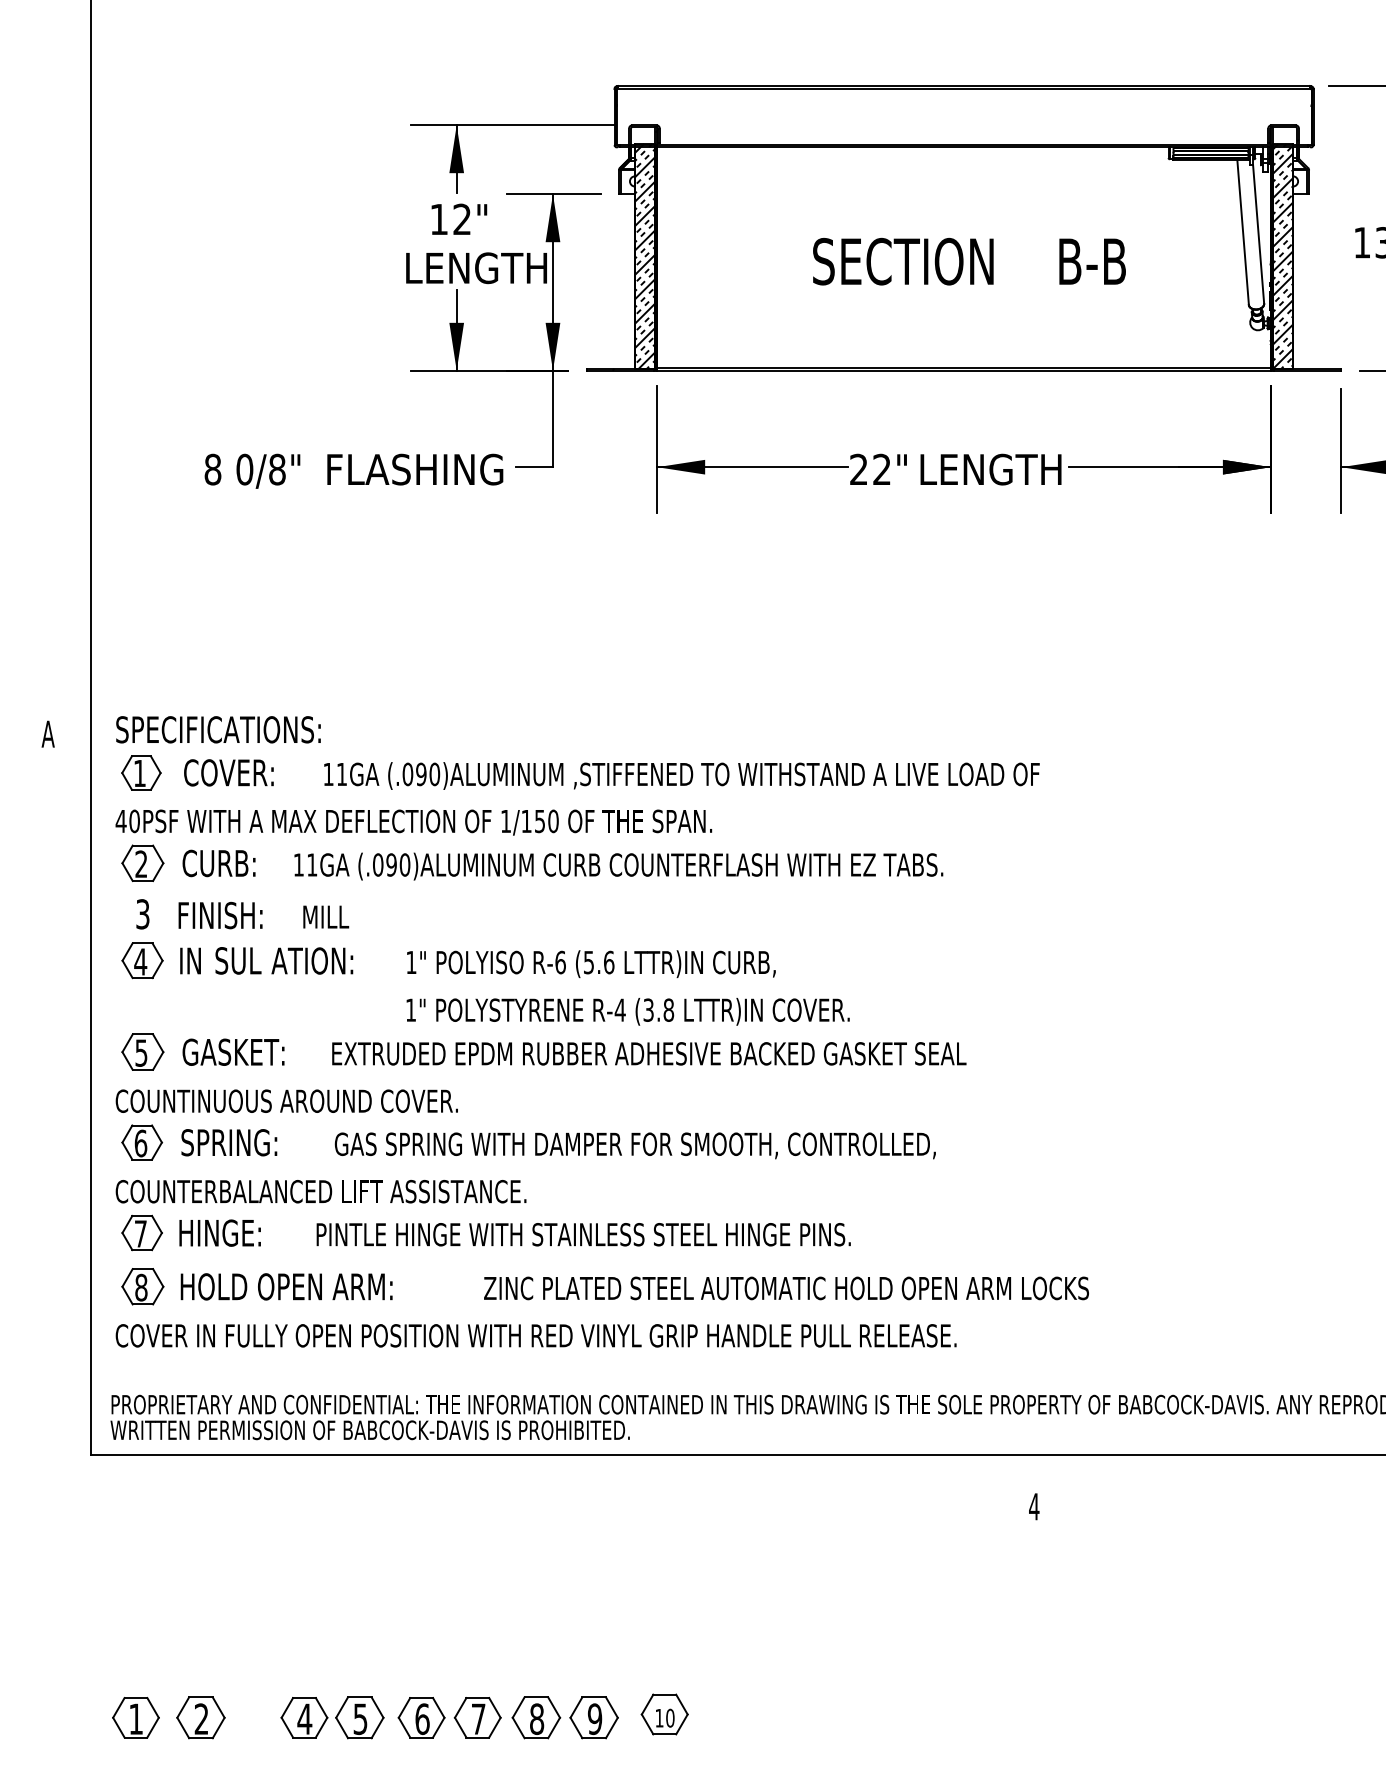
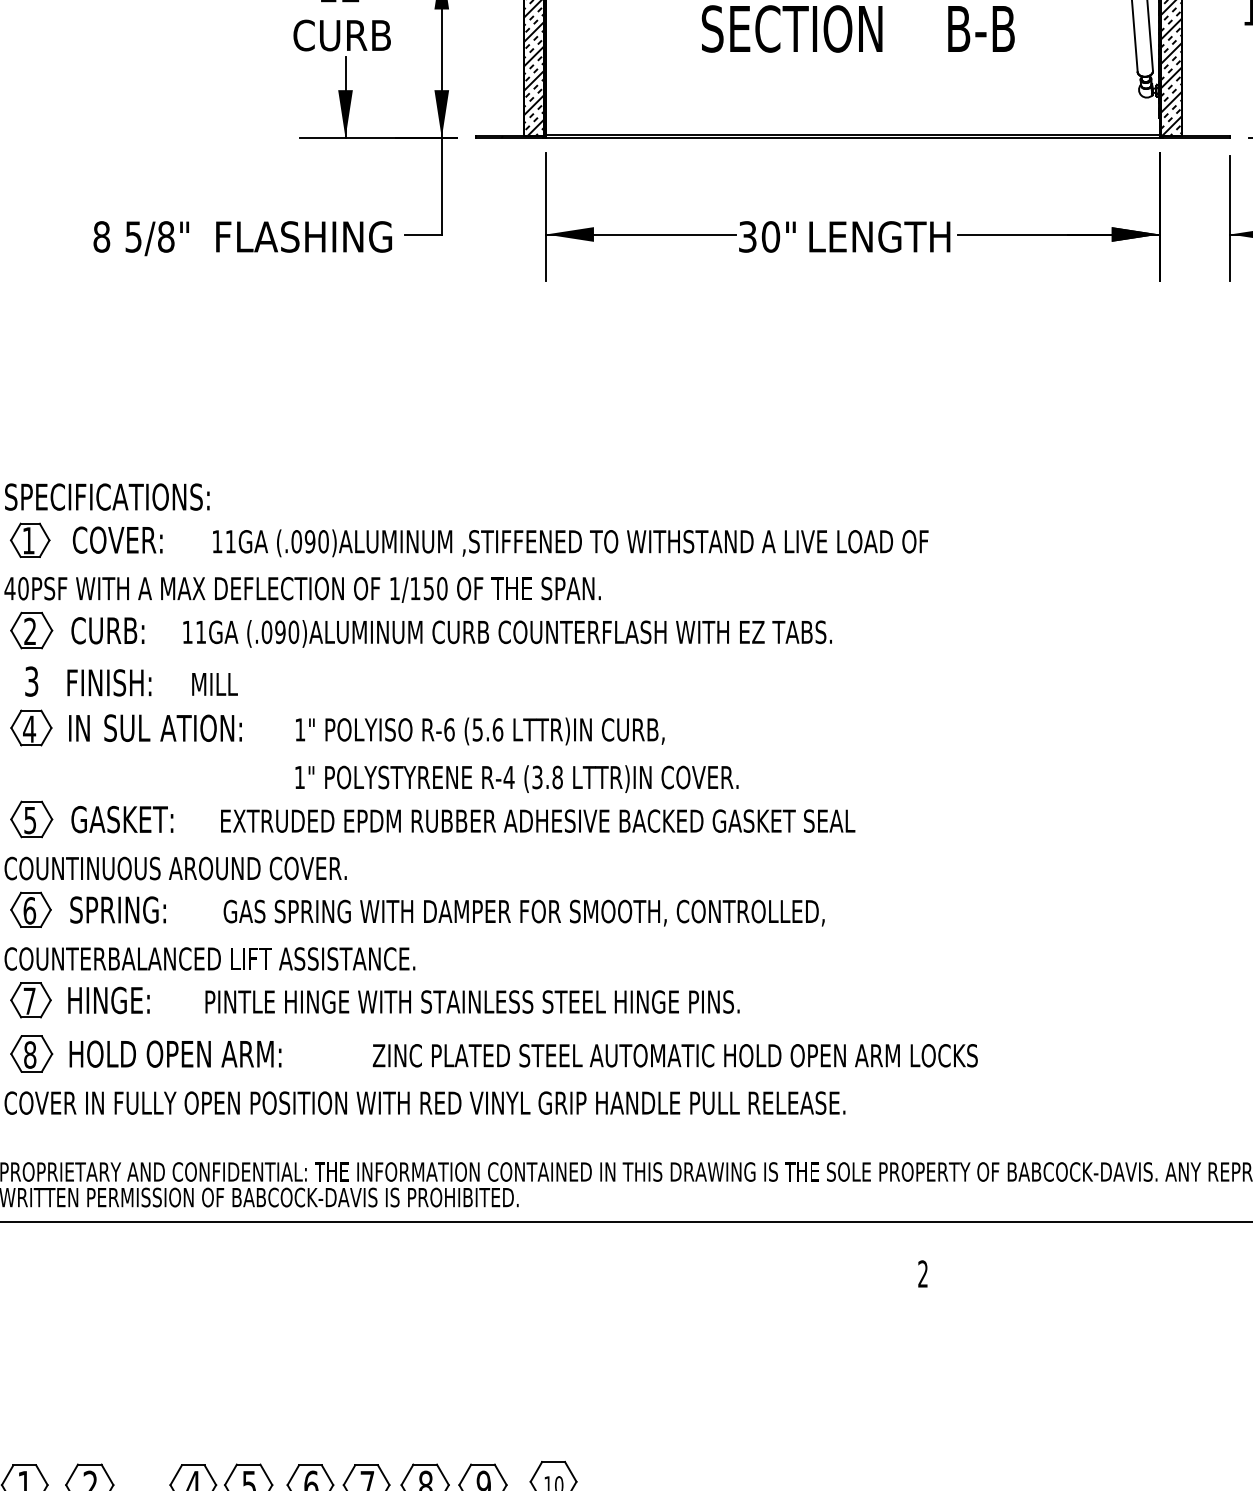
text: (475, 268) -> (364, 35), LENGTH -> CURB
text: (244, 469) -> (133, 236), 0/8" -> 5/8"
text: (870, 469) -> (759, 236), 22" -> 30"
text: (1034, 1506) -> (923, 1273), 4 -> 2

